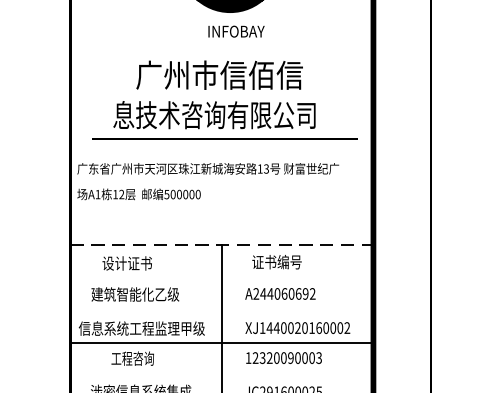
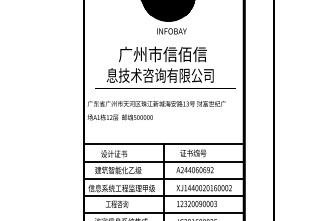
line: (222, 245) -> (164, 144), dashed -> solid
line: (222, 277) -> (164, 161), added
line: (222, 309) -> (164, 178), added
line: (222, 376) -> (164, 213), added

